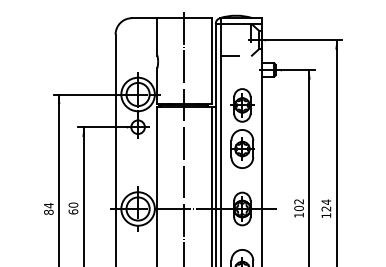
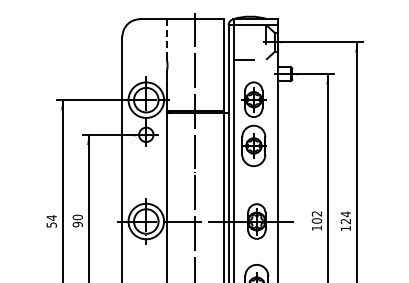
line: (157, 37) -> (166, 39), solid -> dashed
part: (242, 128) -> (253, 124), moved
text: (48, 211) -> (51, 224), 84 -> 54
text: (73, 211) -> (77, 224), 60 -> 90

